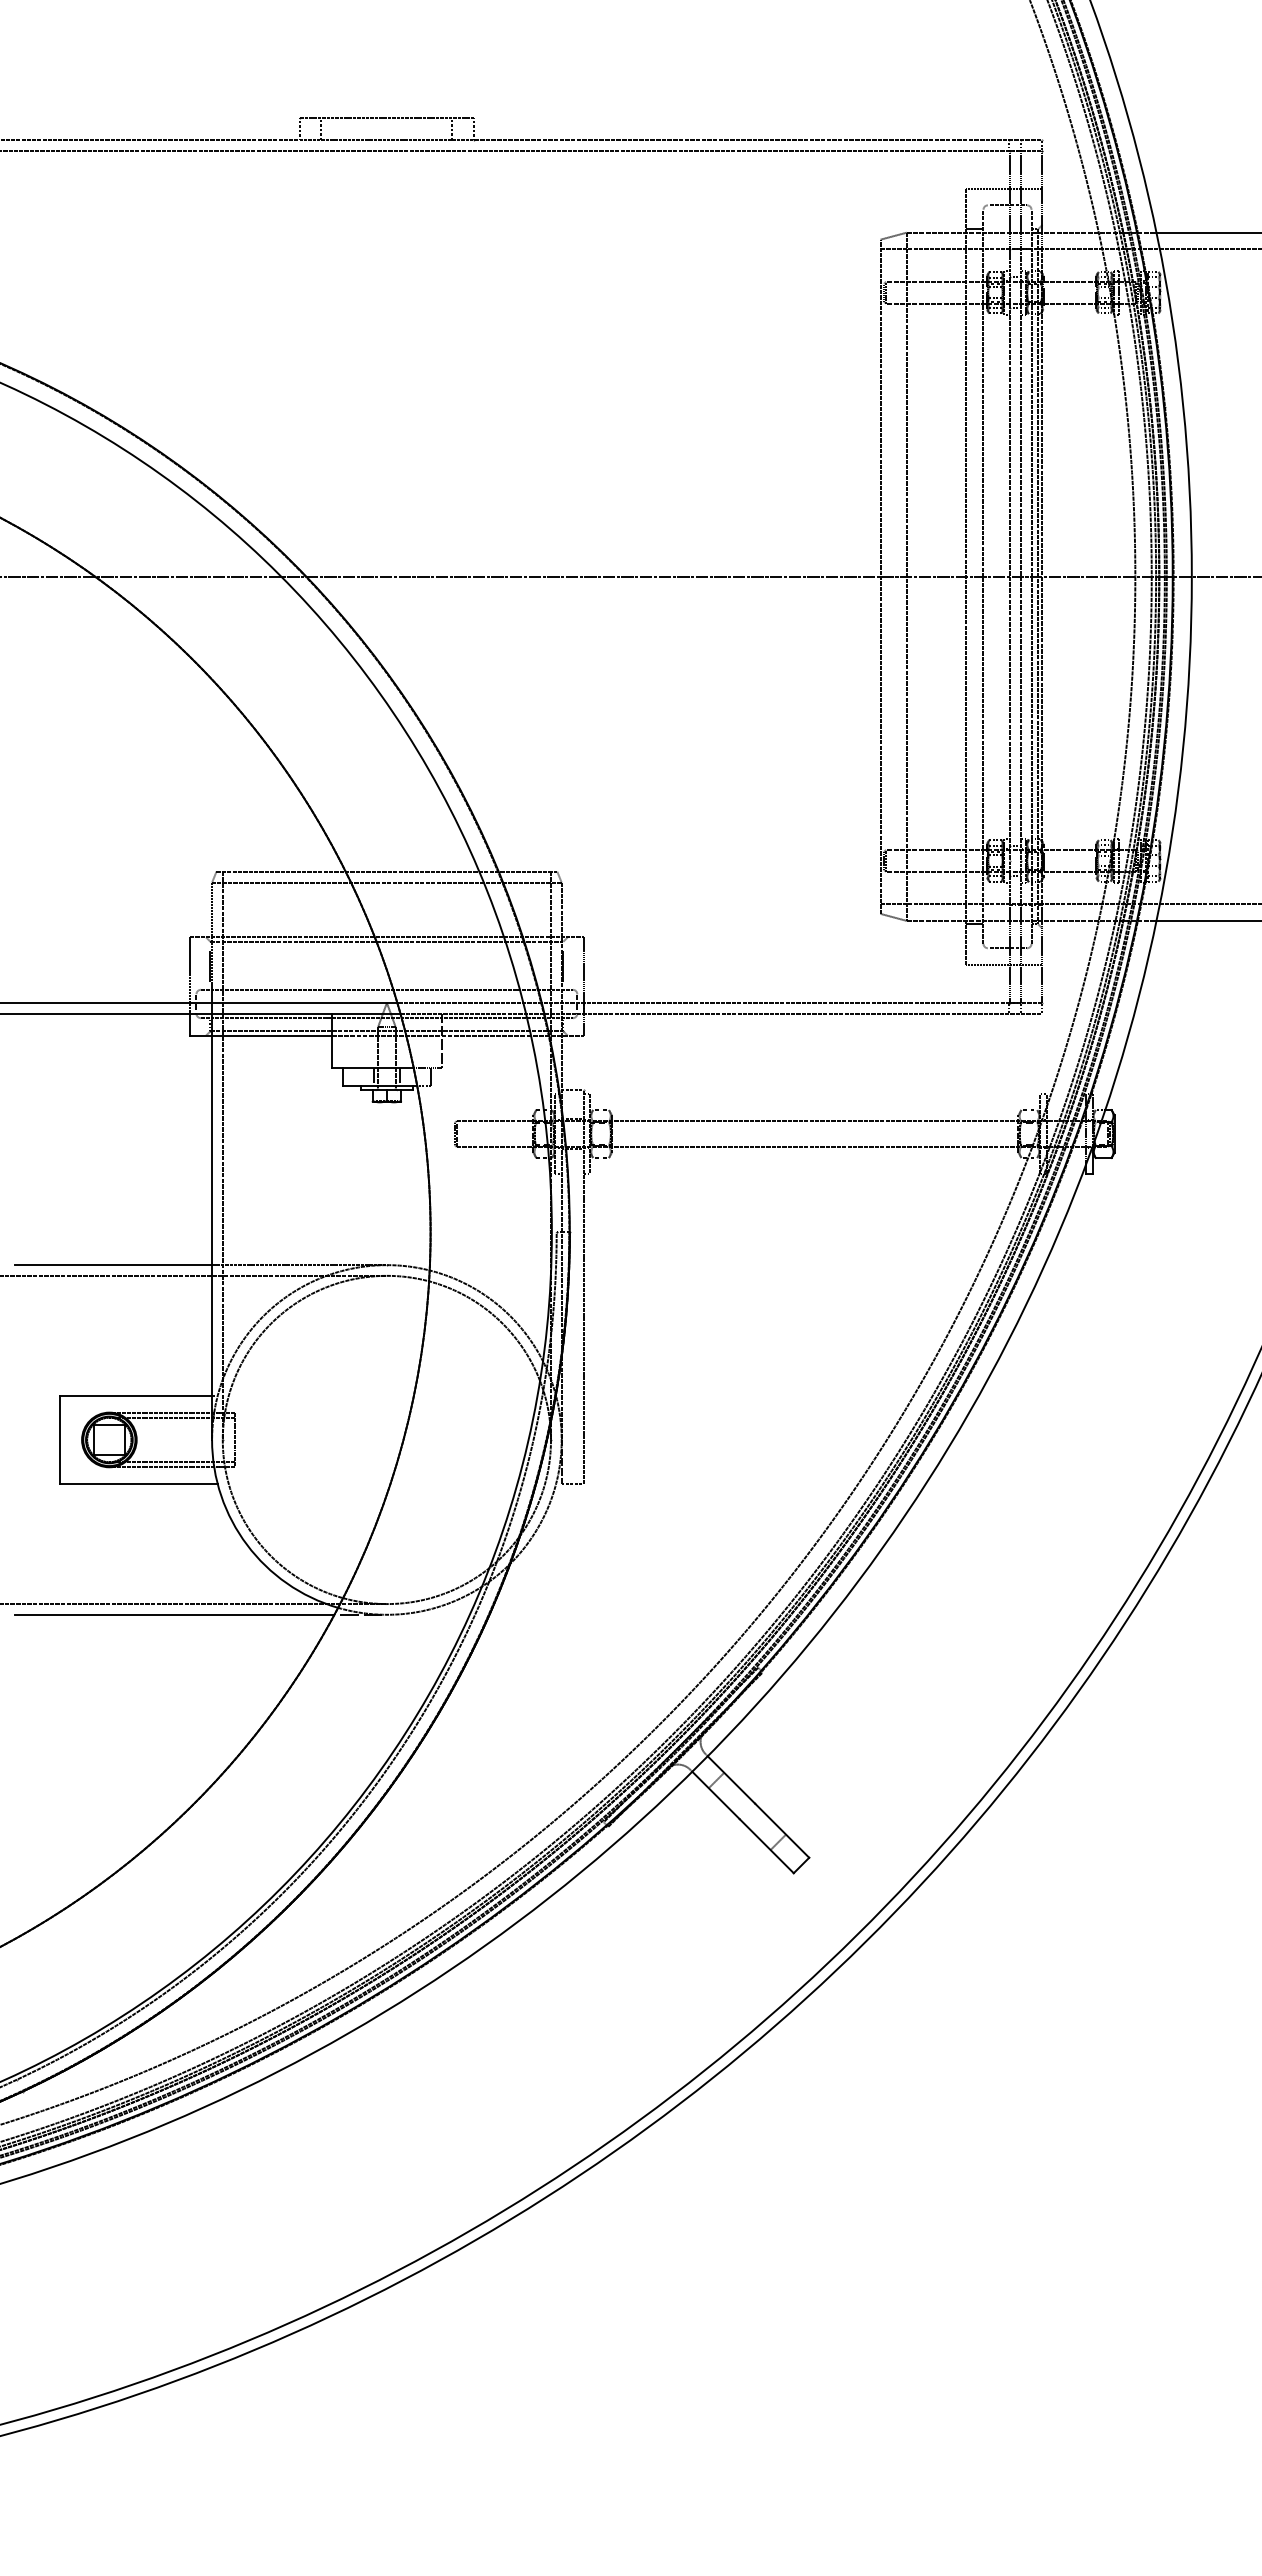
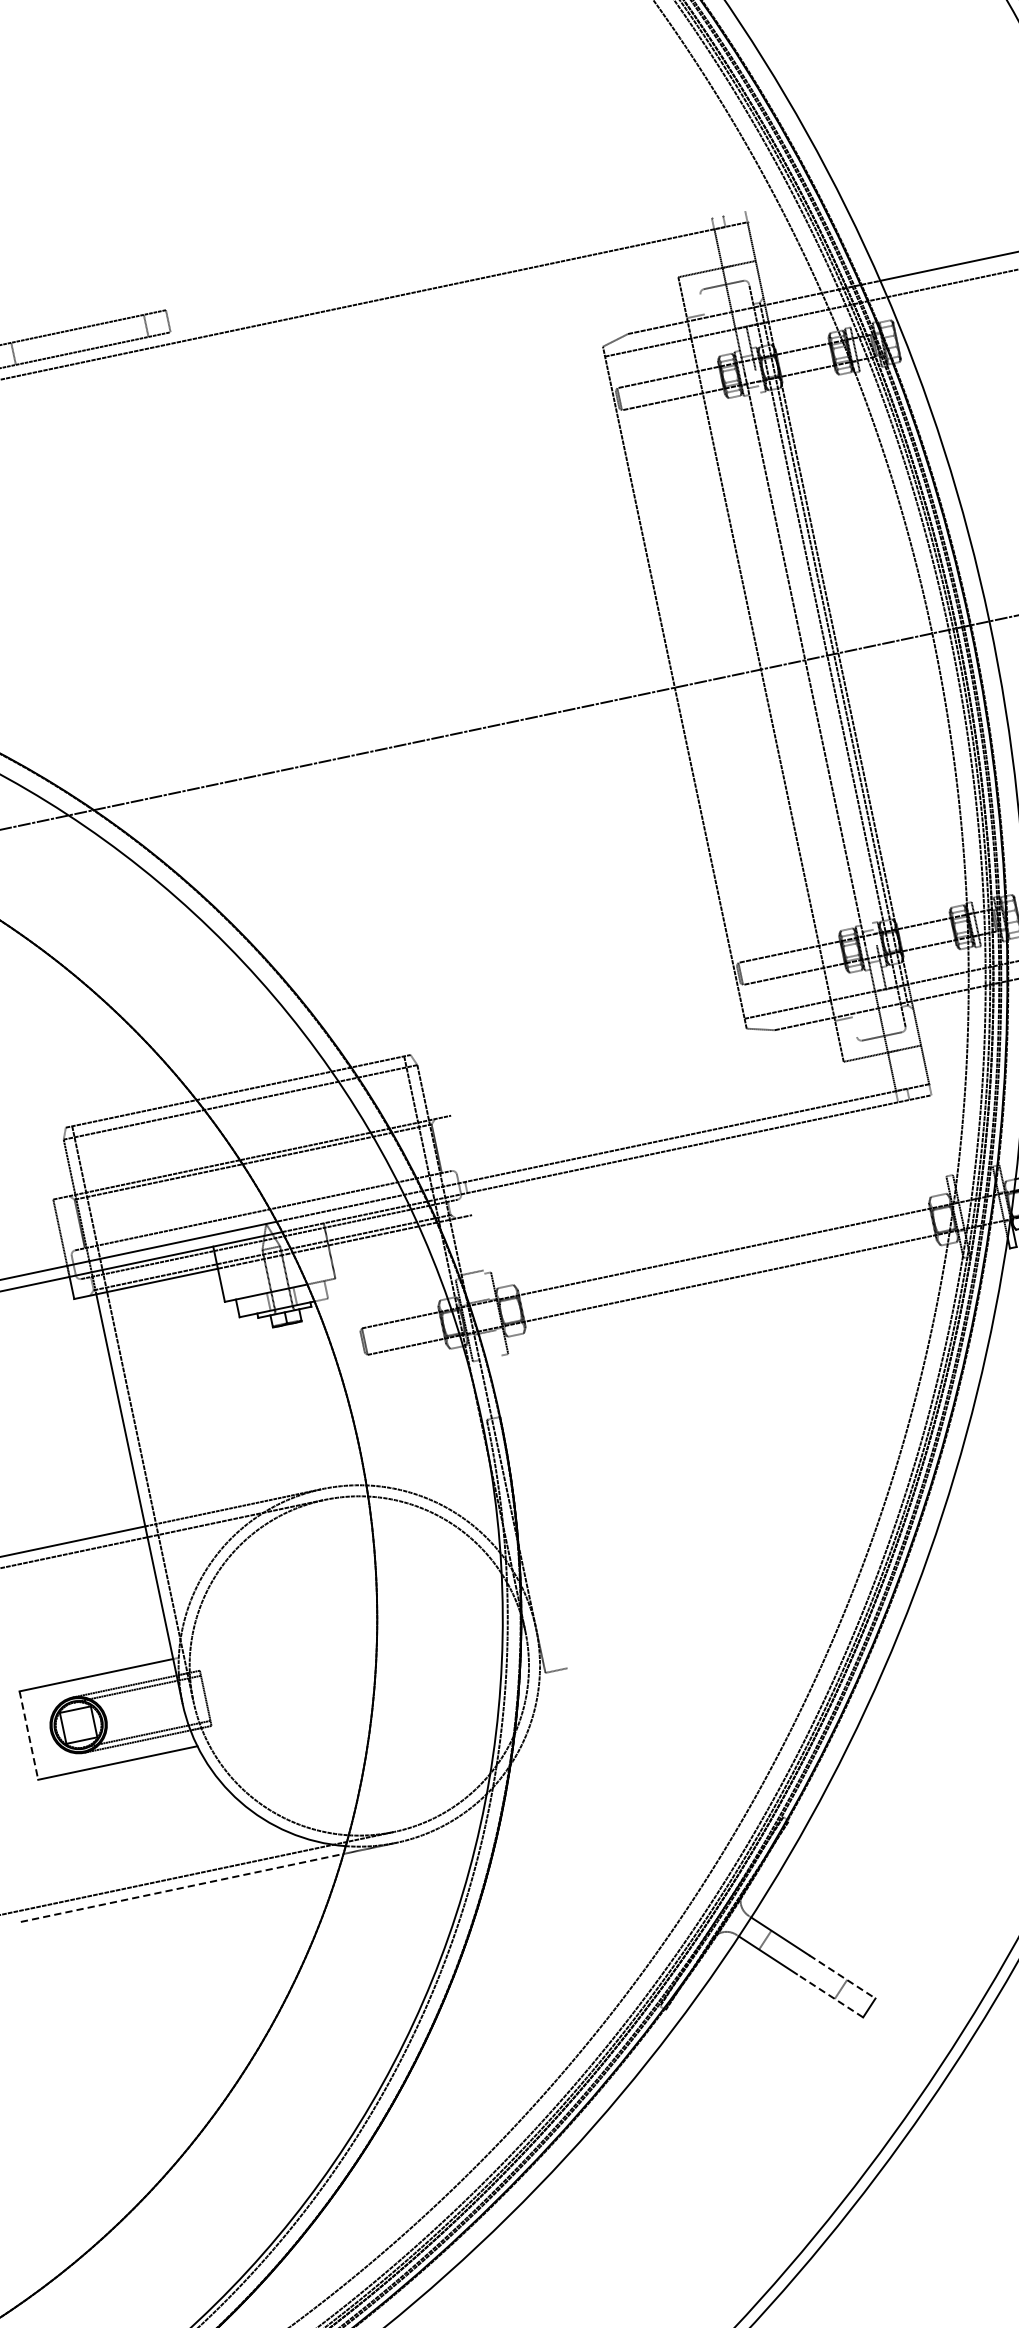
line: (758, 139) -> (457, 271), removed
line: (1020, 199) -> (735, 276), removed
line: (906, 576) -> (700, 681), removed
line: (983, 576) -> (778, 665), removed
line: (1020, 576) -> (816, 657), removed
line: (1020, 953) -> (896, 1038), removed
line: (583, 986) -> (461, 1165), removed
line: (583, 1286) -> (525, 1468), removed
line: (60, 1439) -> (29, 1735), solid -> dashed
line: (174, 1614) -> (181, 1887), solid -> dashed
line: (782, 1831) -> (842, 1977), solid -> dashed
line: (766, 1845) -> (829, 1995), solid -> dashed

